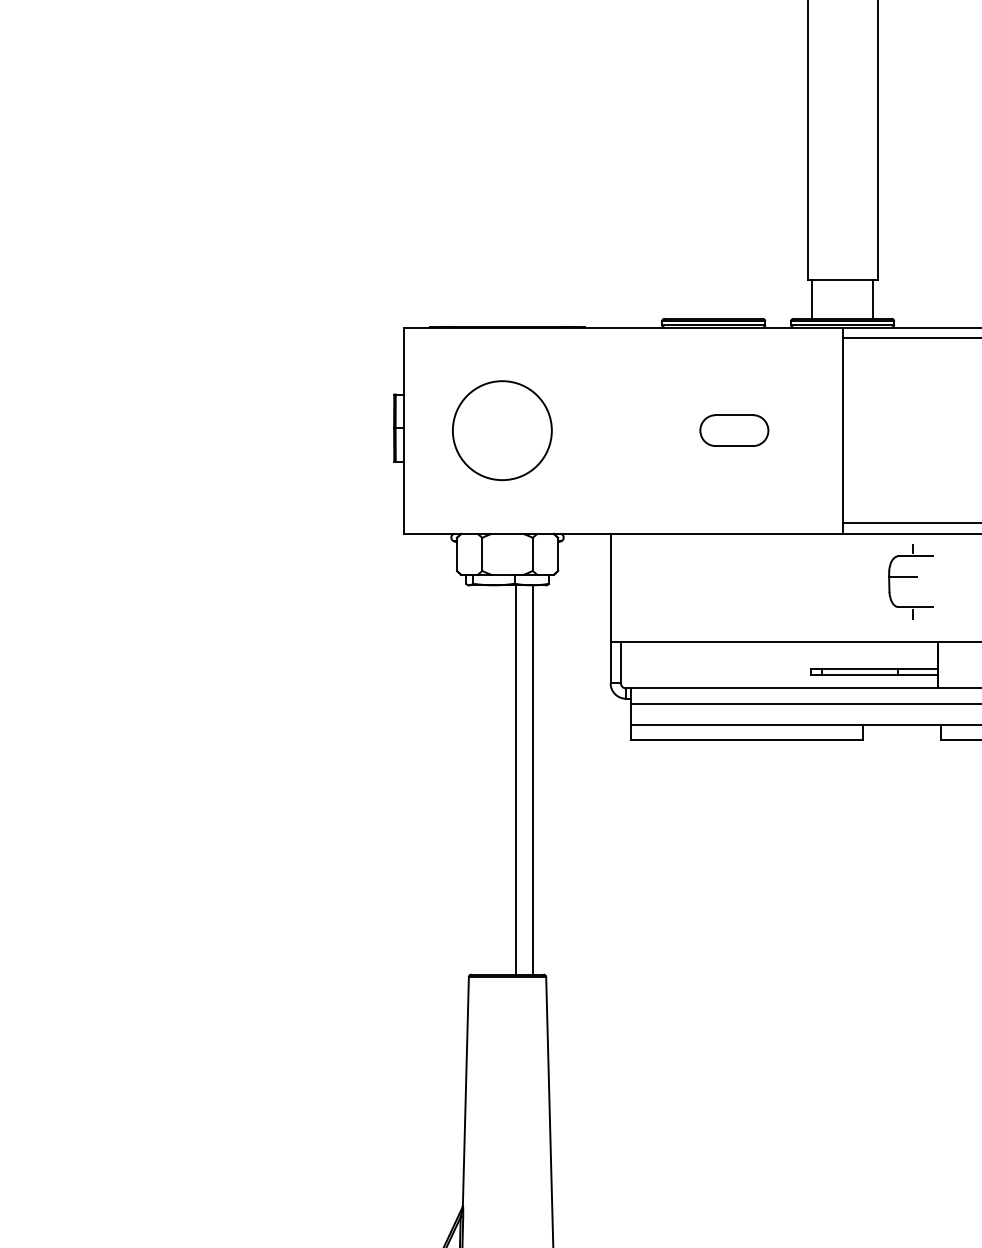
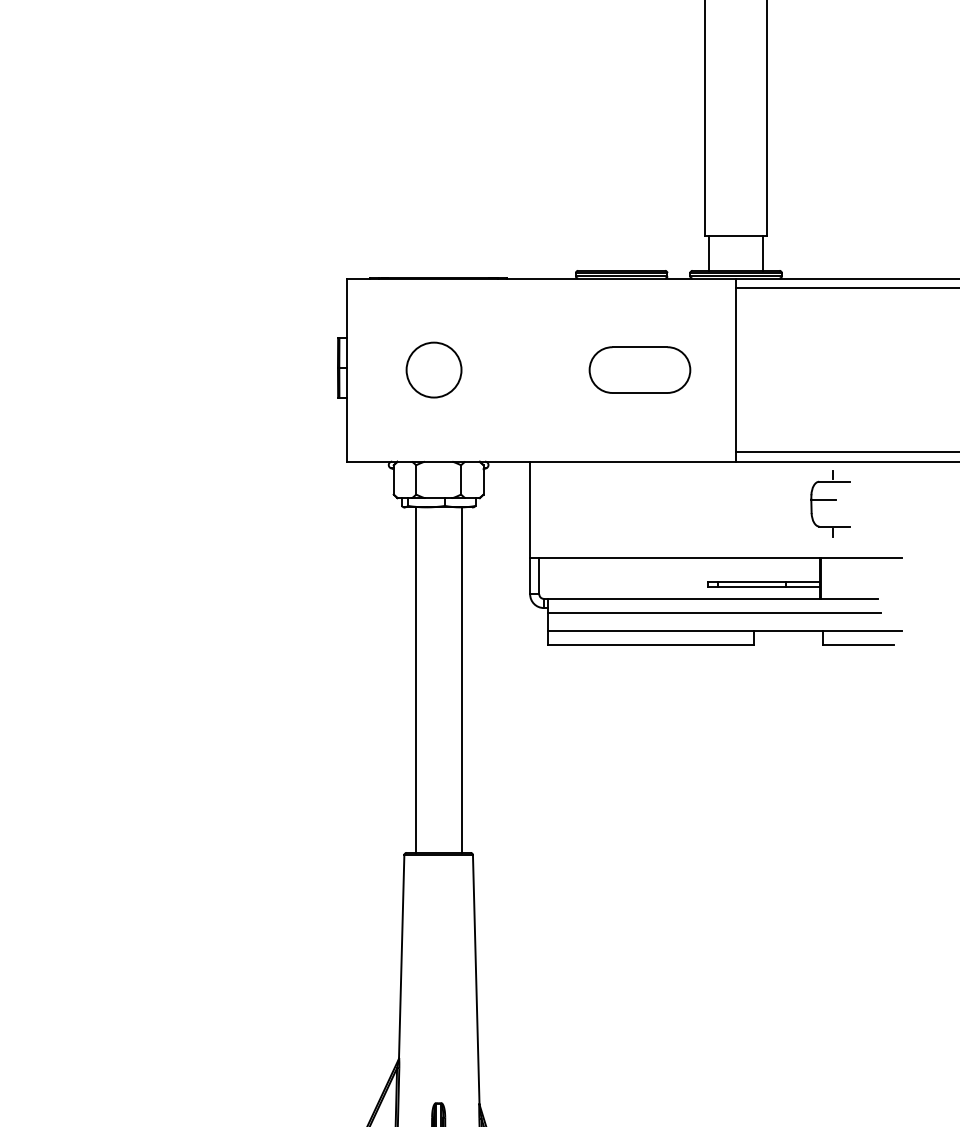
circle: (501, 429) -> (433, 369), size x0.62
part: (733, 429) -> (639, 369), size x1.67
part: (910, 580) -> (830, 503), moved
line: (515, 779) -> (415, 679), moved

